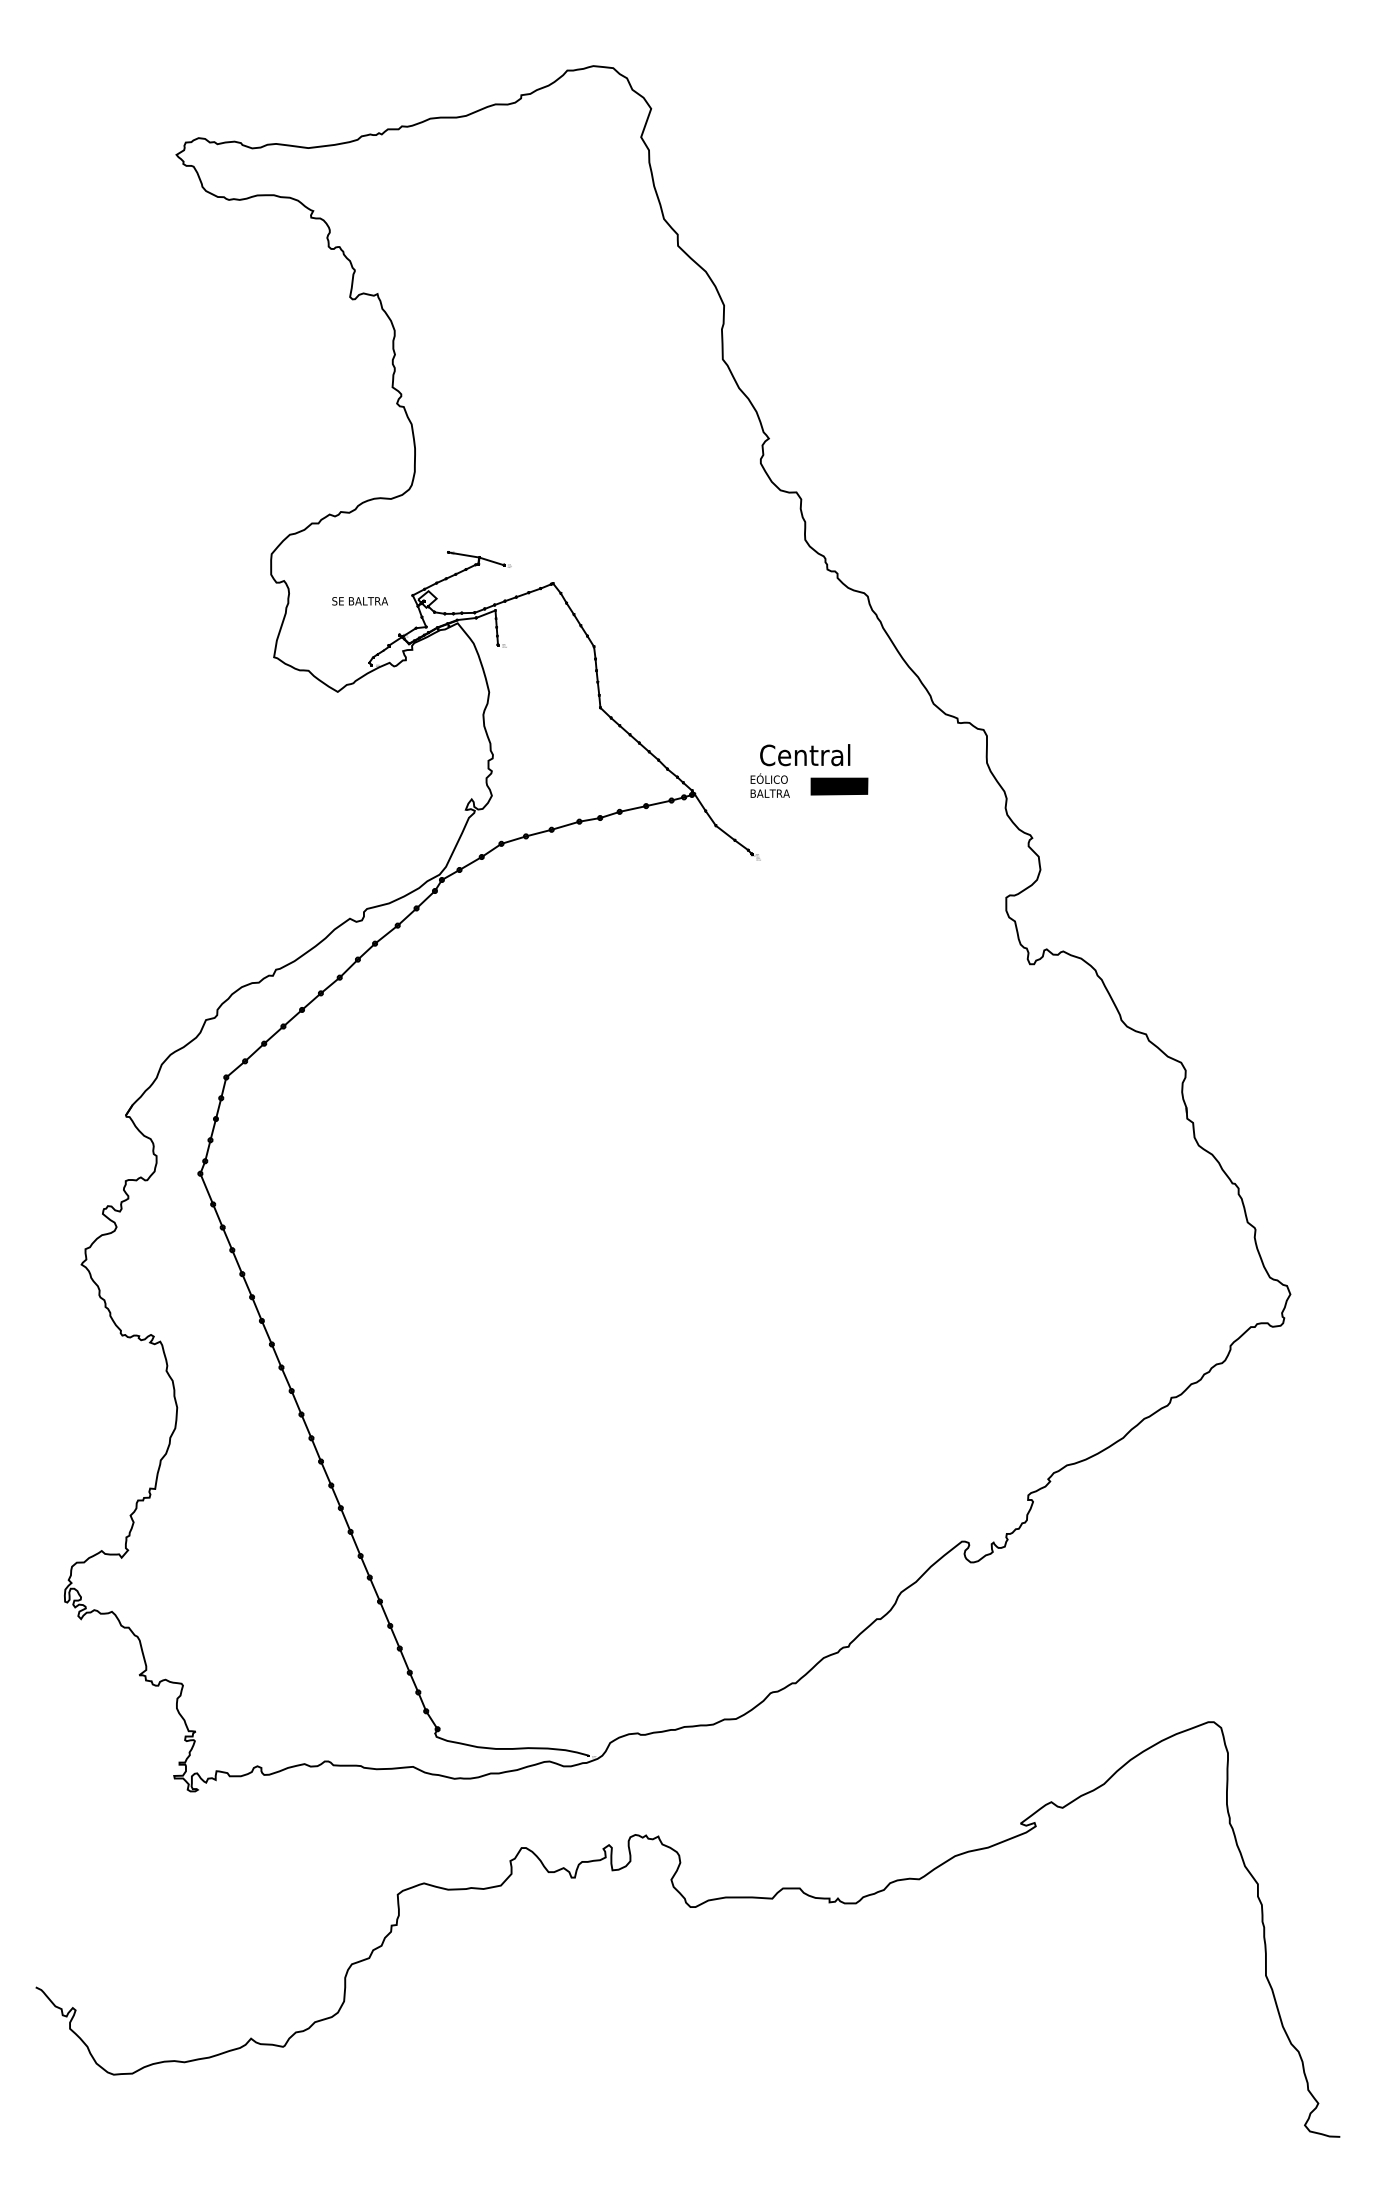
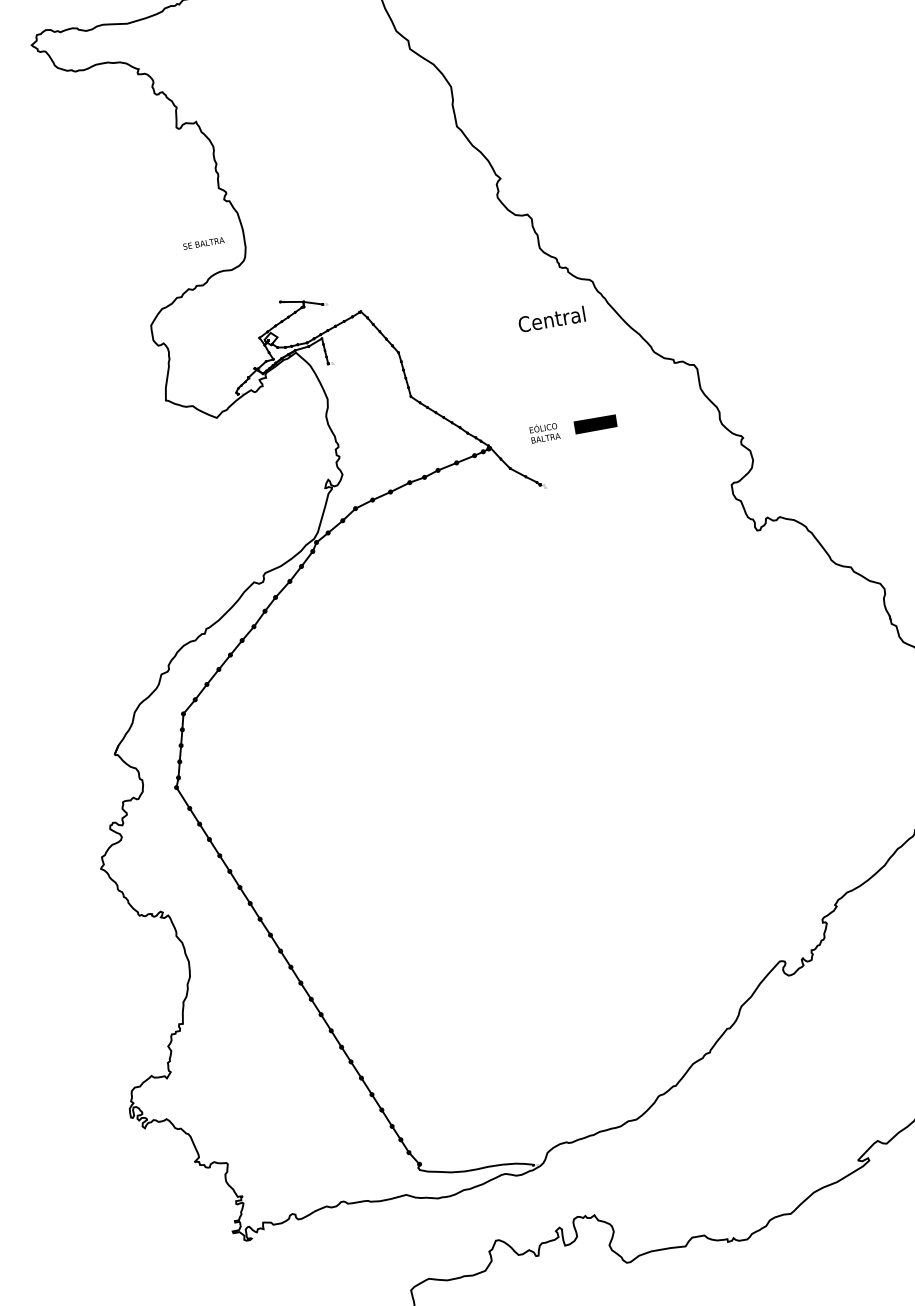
text: (359, 601) -> (203, 243), moved
text: (805, 755) -> (552, 319), moved

